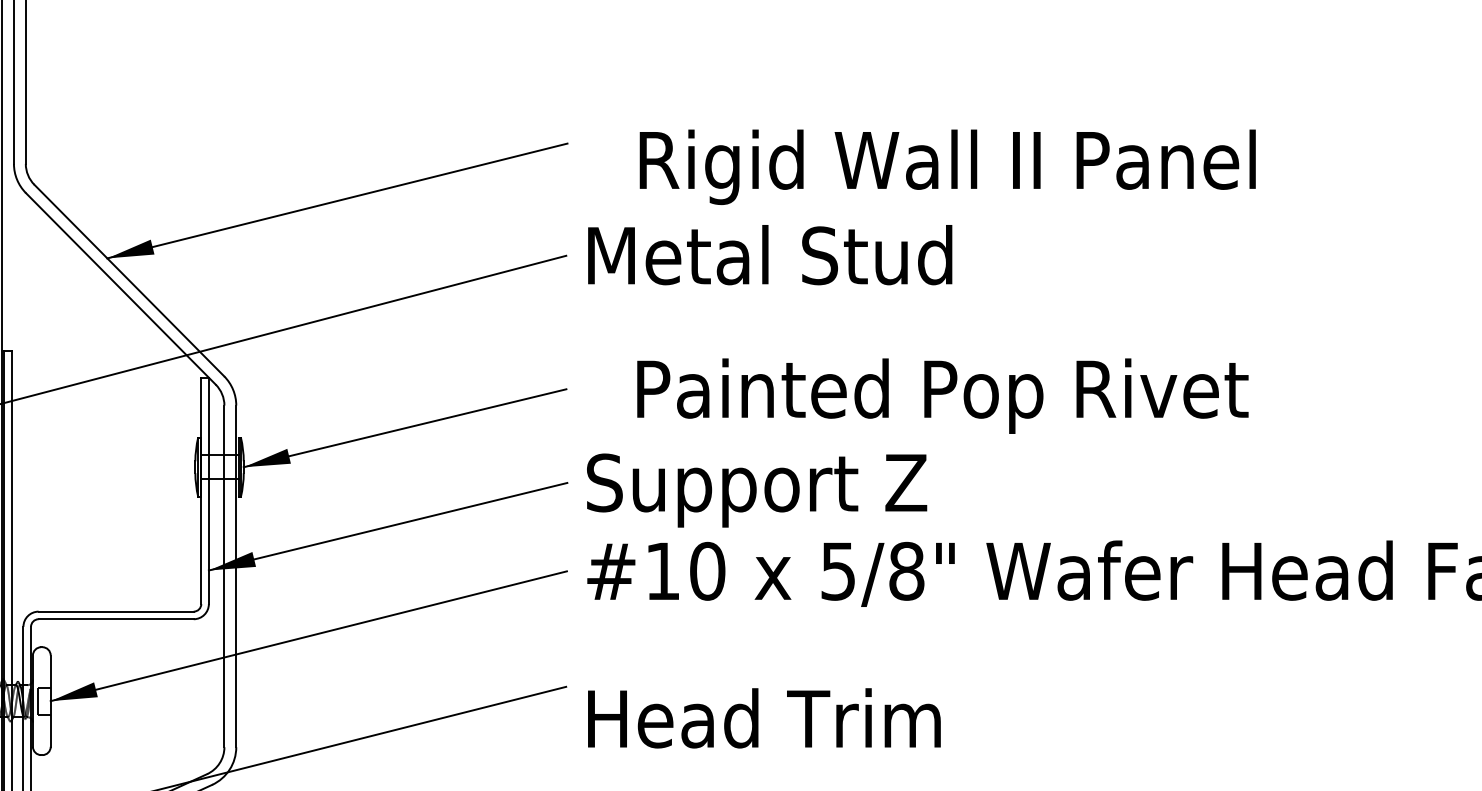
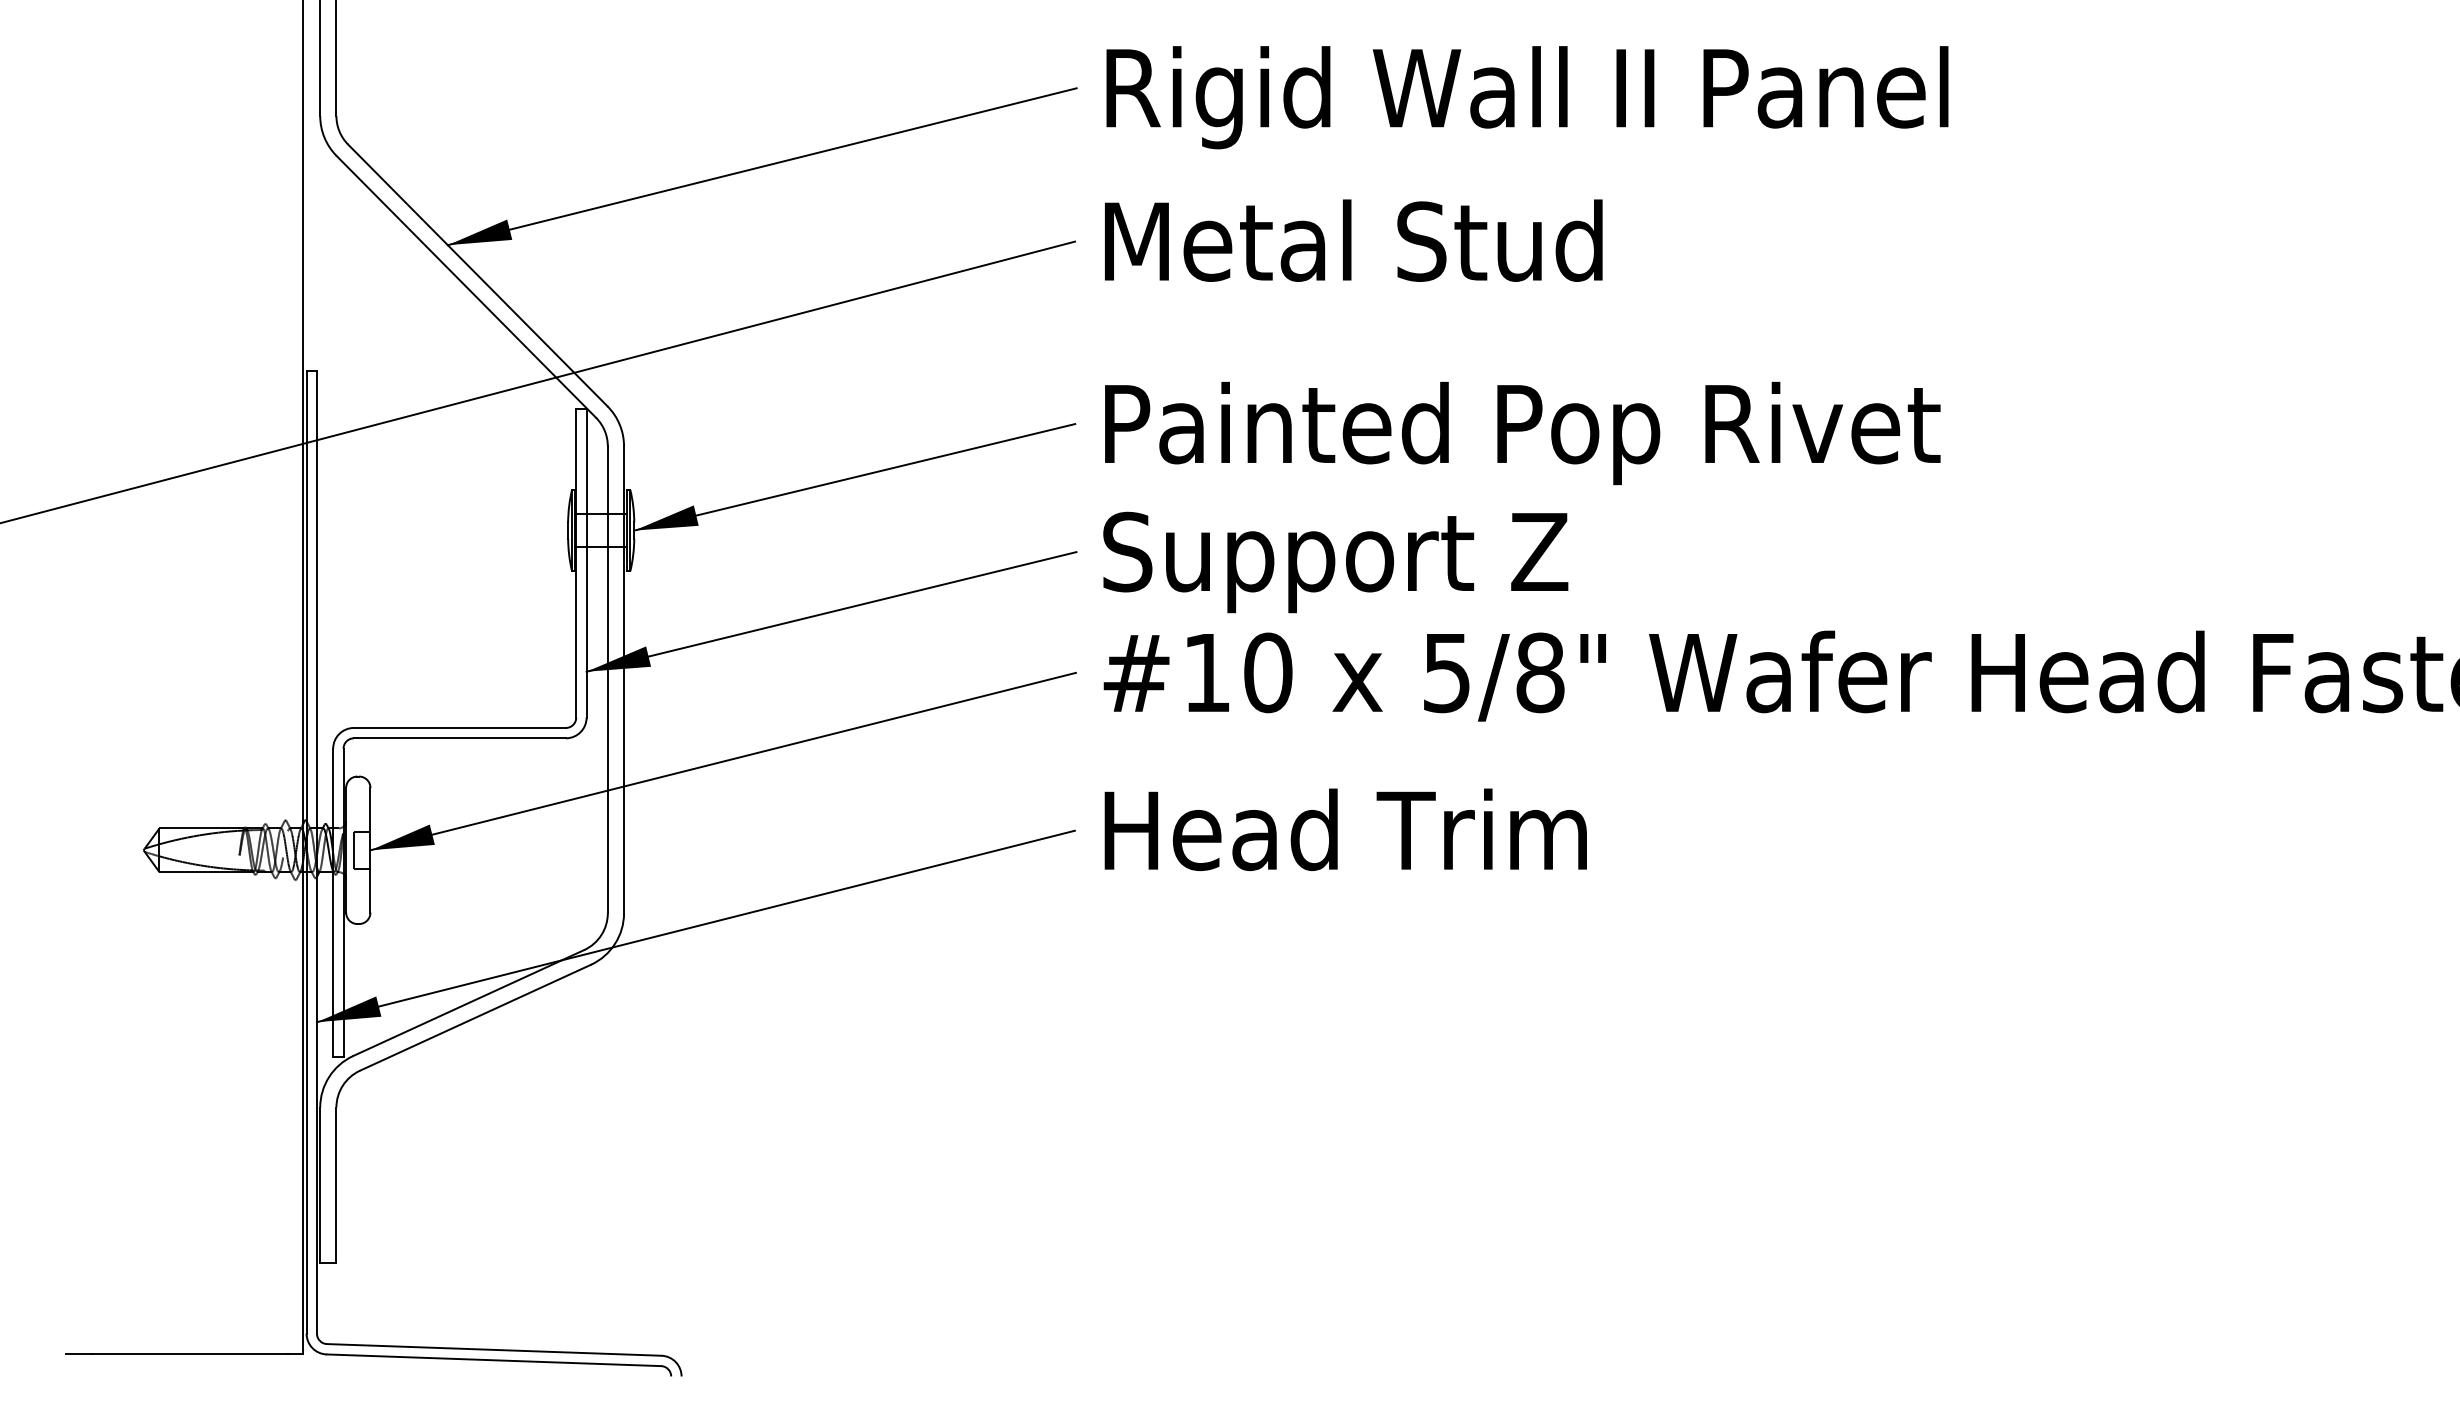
text: (947, 167) -> (1527, 97), moved
text: (942, 396) -> (1522, 433), moved
text: (764, 718) -> (1345, 829), moved

